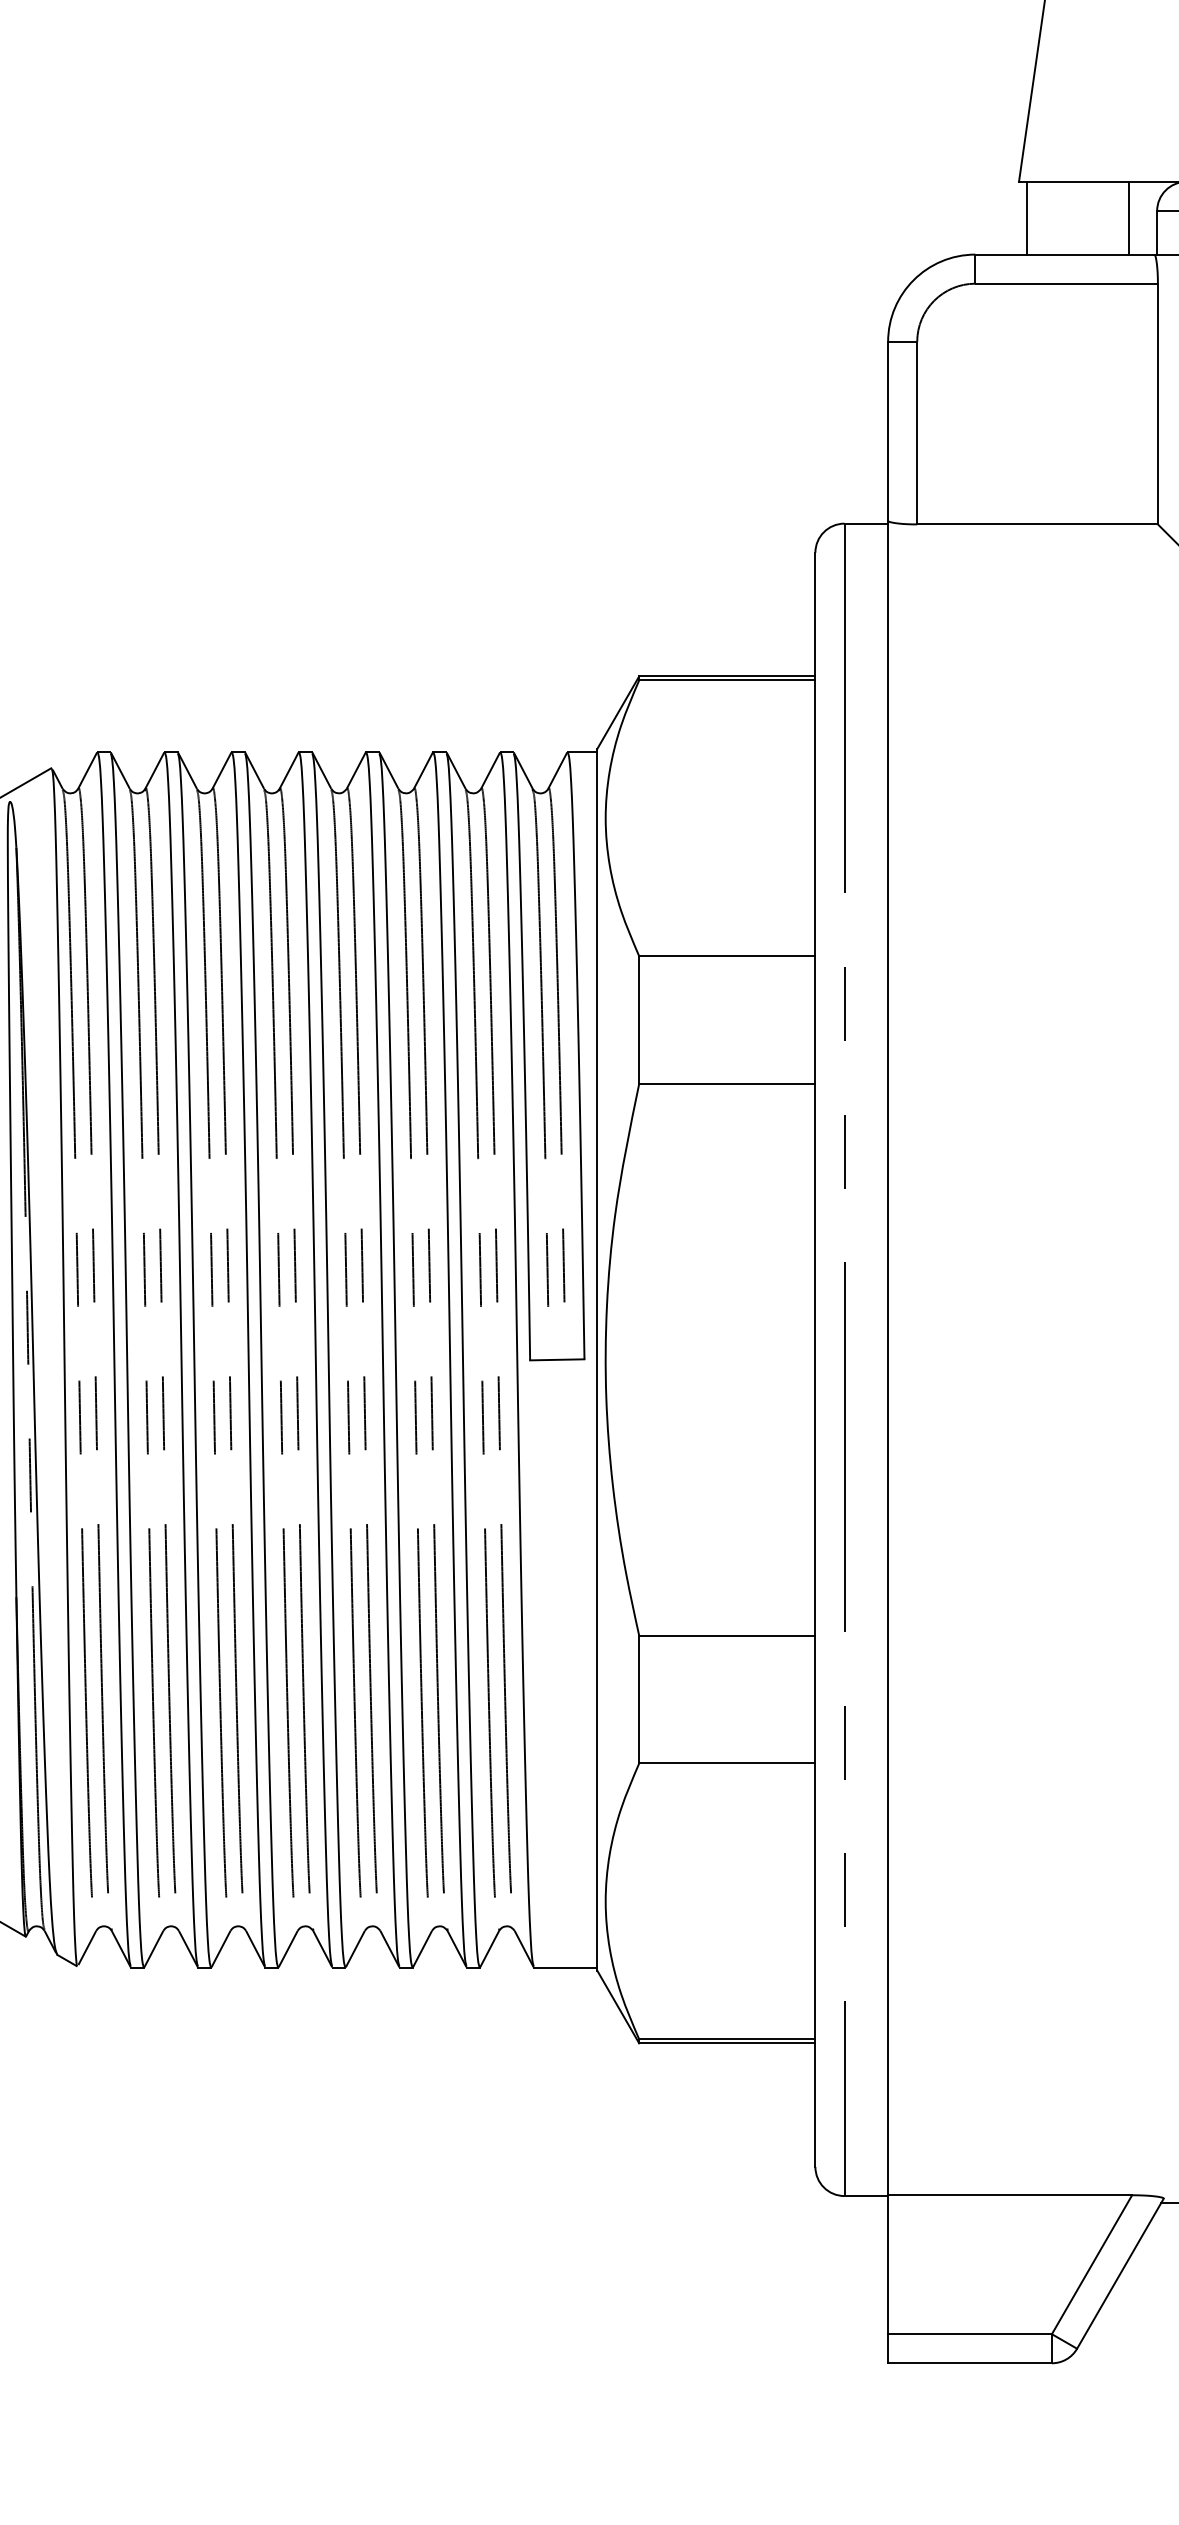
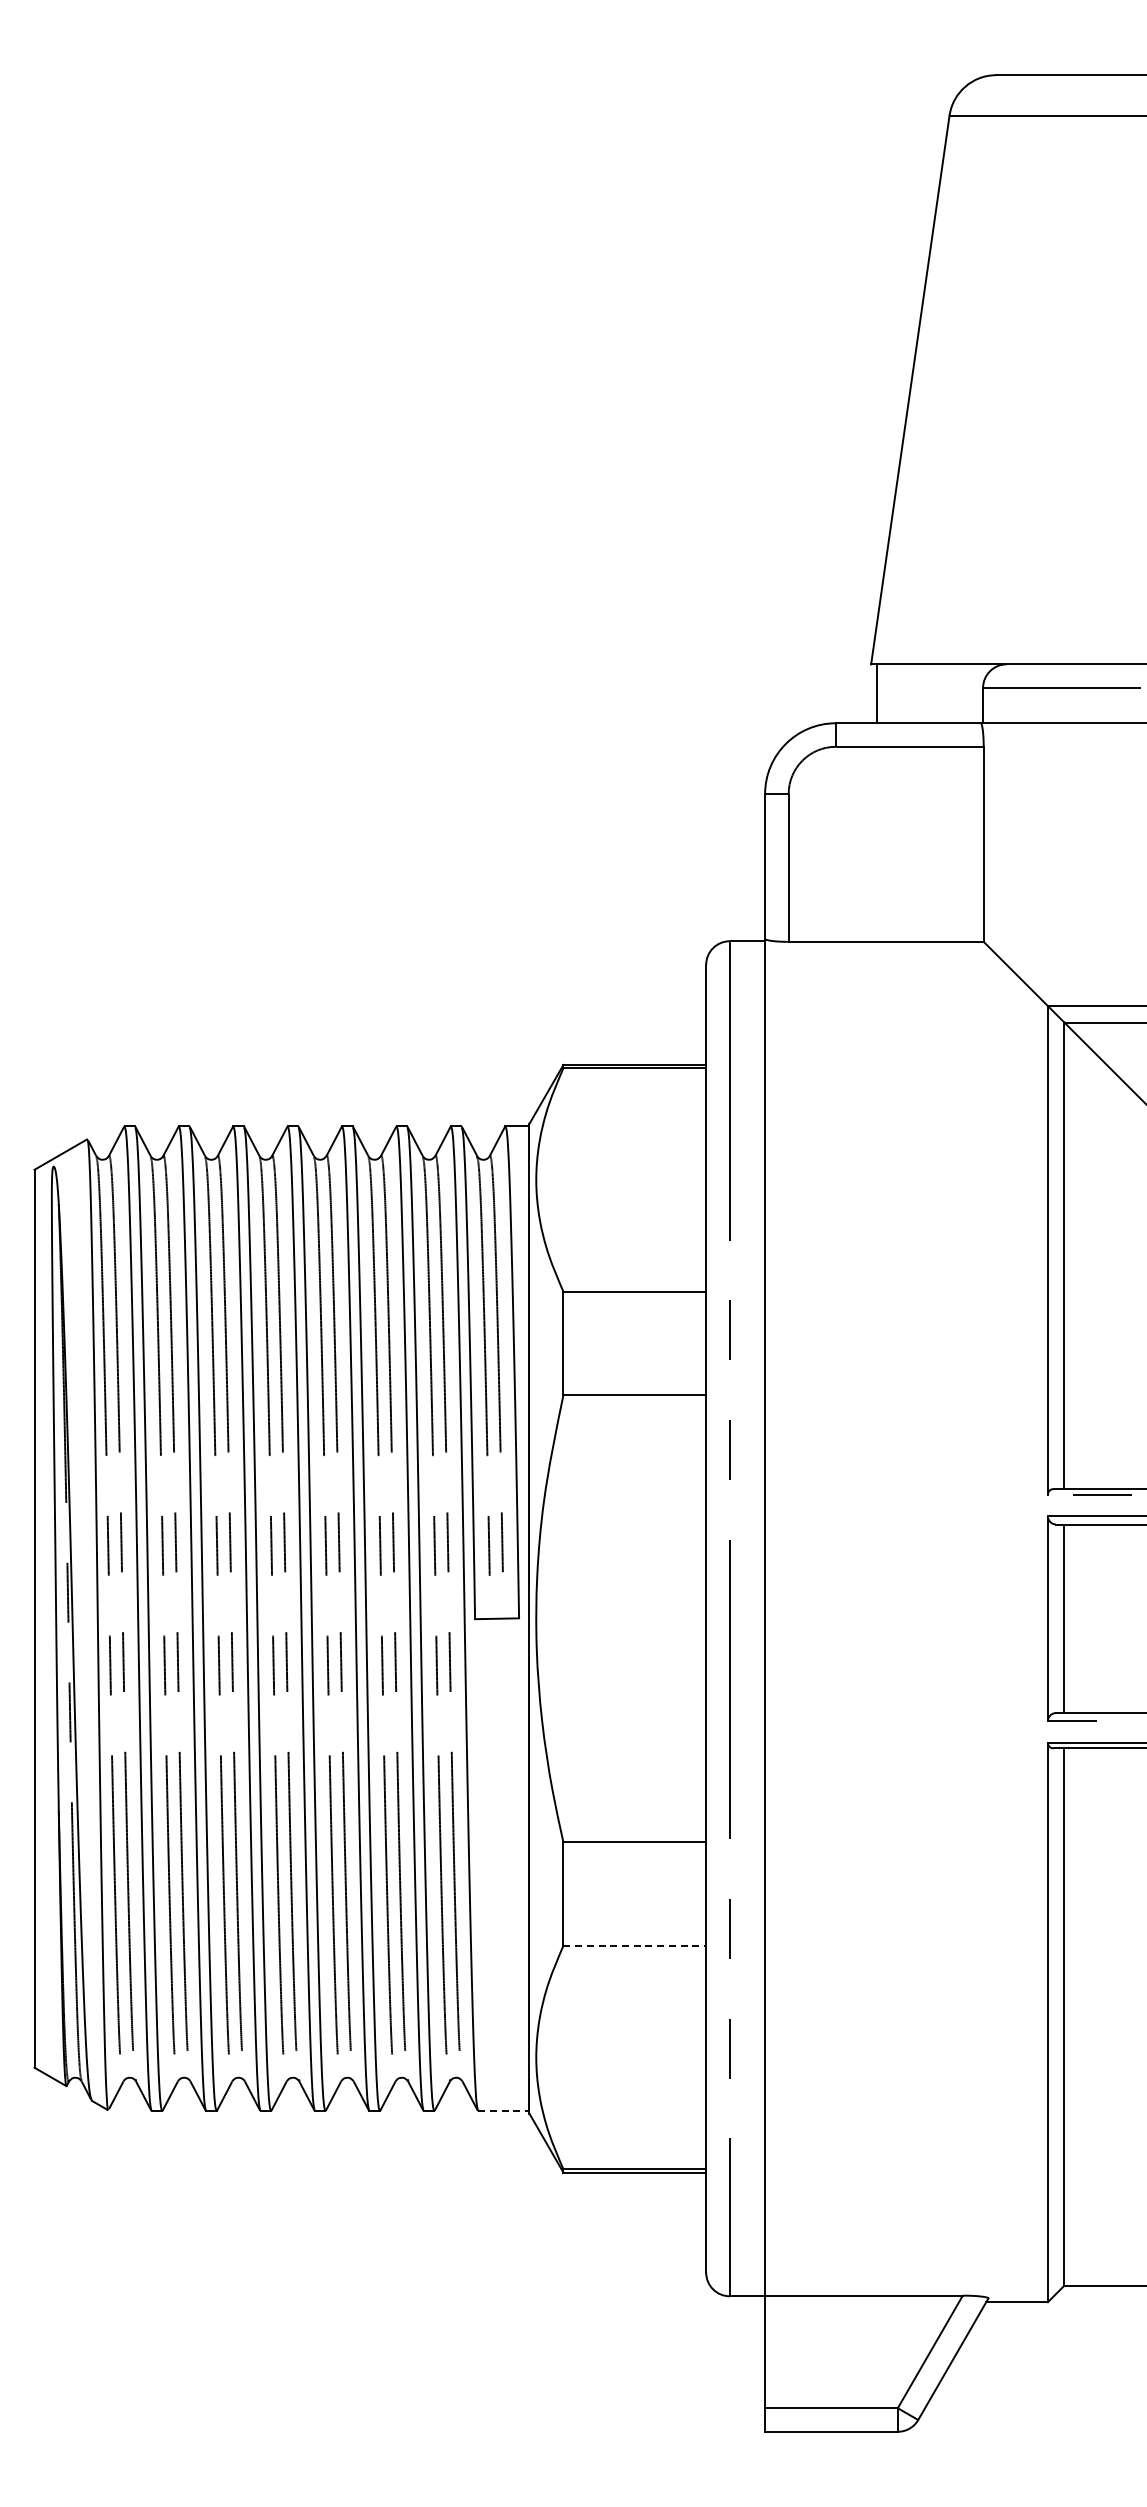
line: (1129, 217) -> (960, 693), removed
line: (728, 1763) -> (635, 1945), solid -> dashed
line: (565, 1967) -> (503, 2111), solid -> dashed

